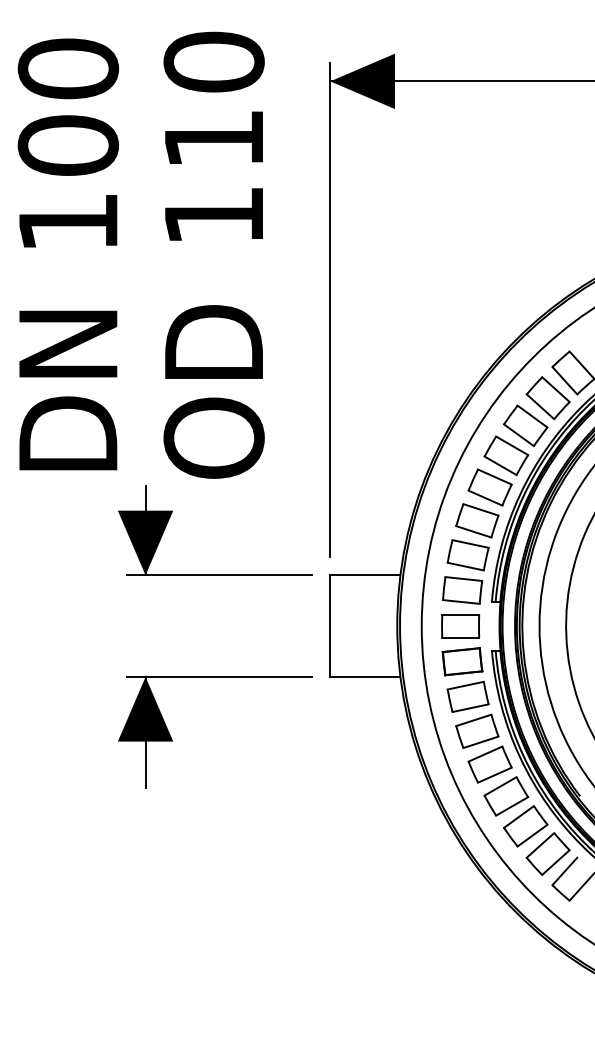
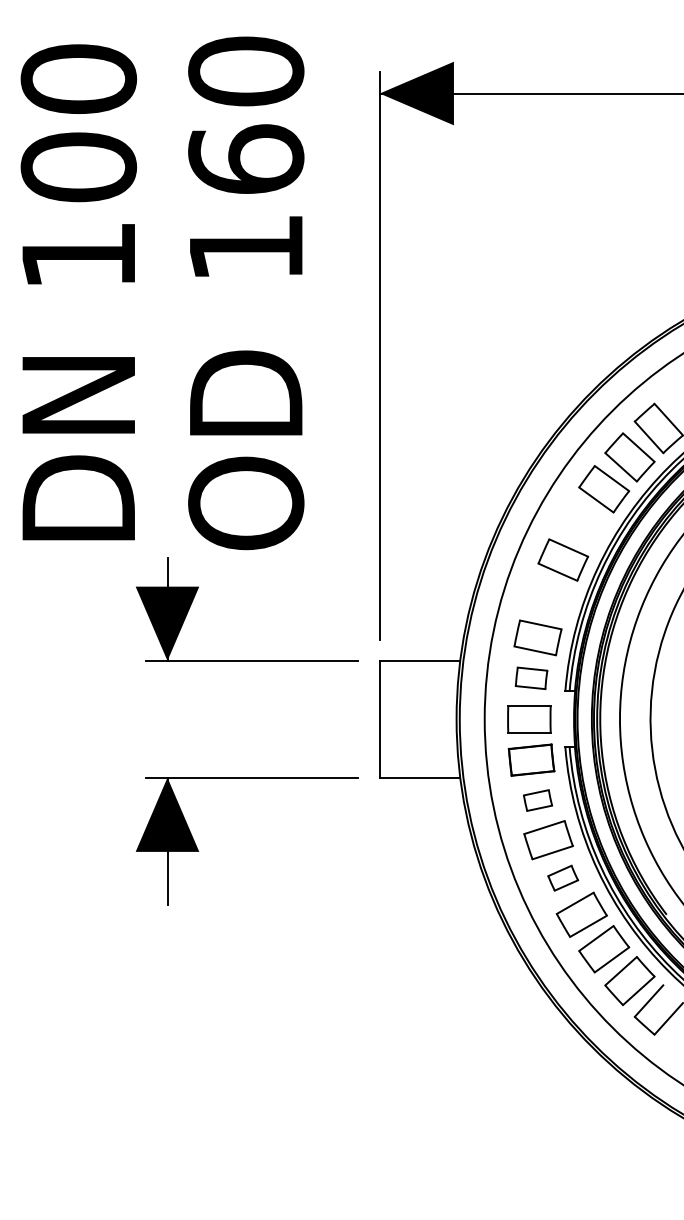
text: (214, 137) -> (246, 158), 110 -> 160
part: (506, 455) -> (581, 523), removed
part: (477, 520) -> (548, 598), removed
part: (462, 590) -> (531, 678), size x0.7
part: (467, 696) -> (537, 800), size x0.6
part: (489, 763) -> (562, 877), size x0.6

